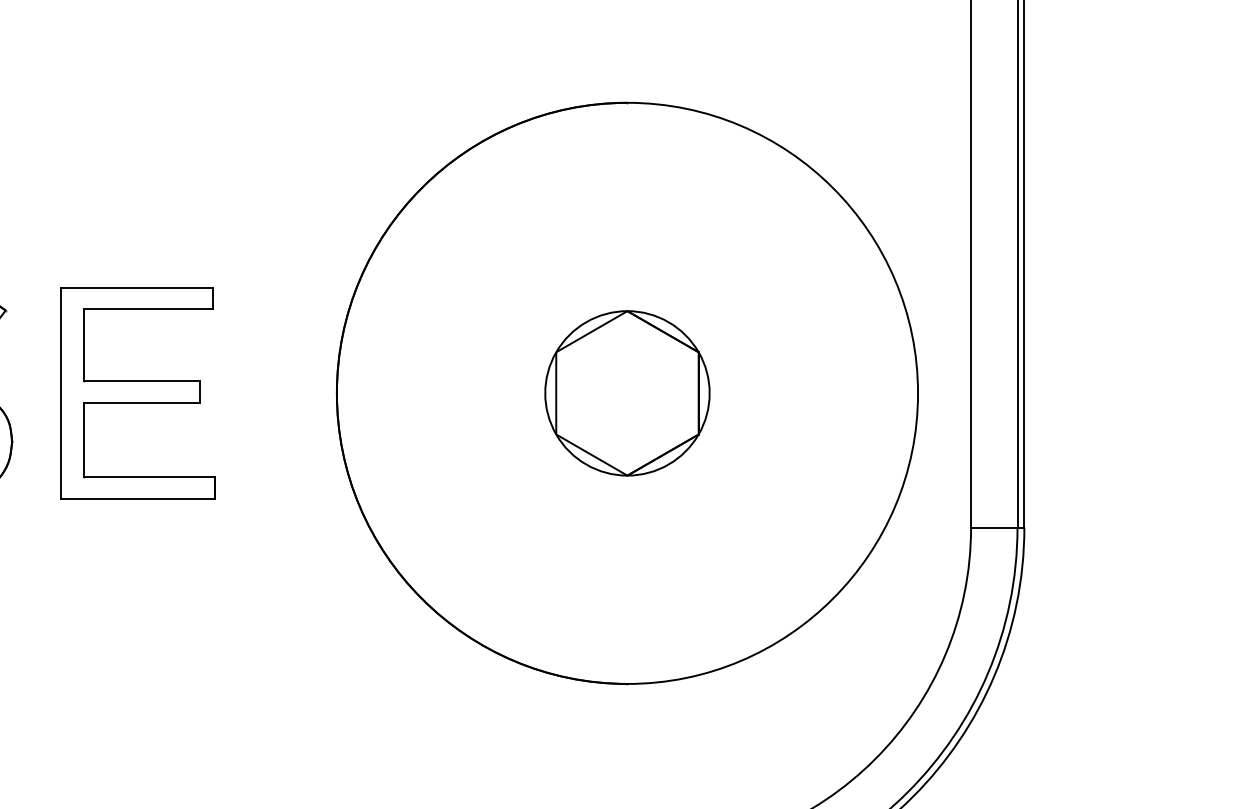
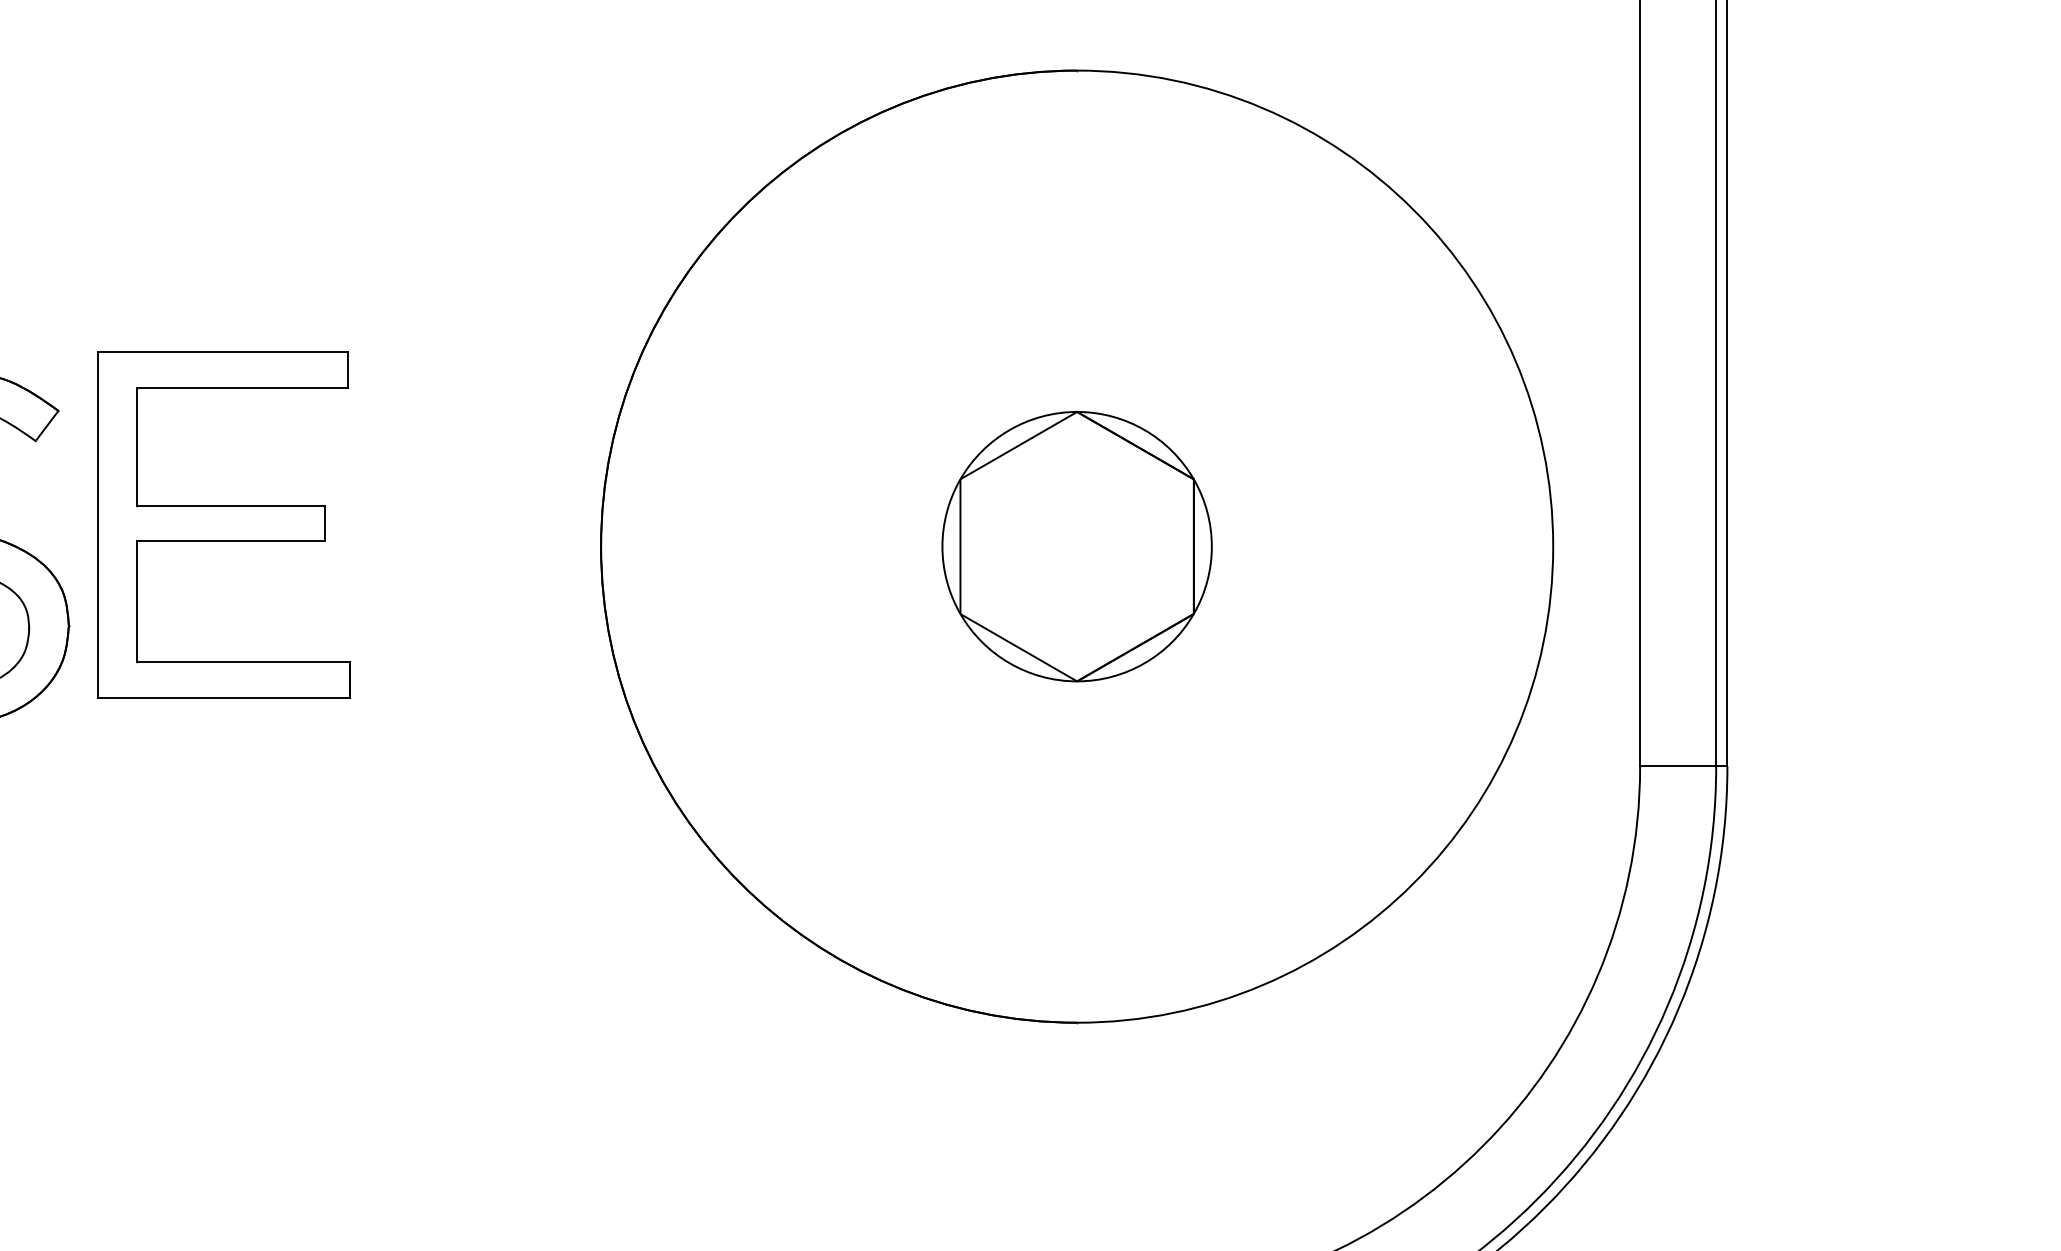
part: (137, 393) -> (223, 525), moved

